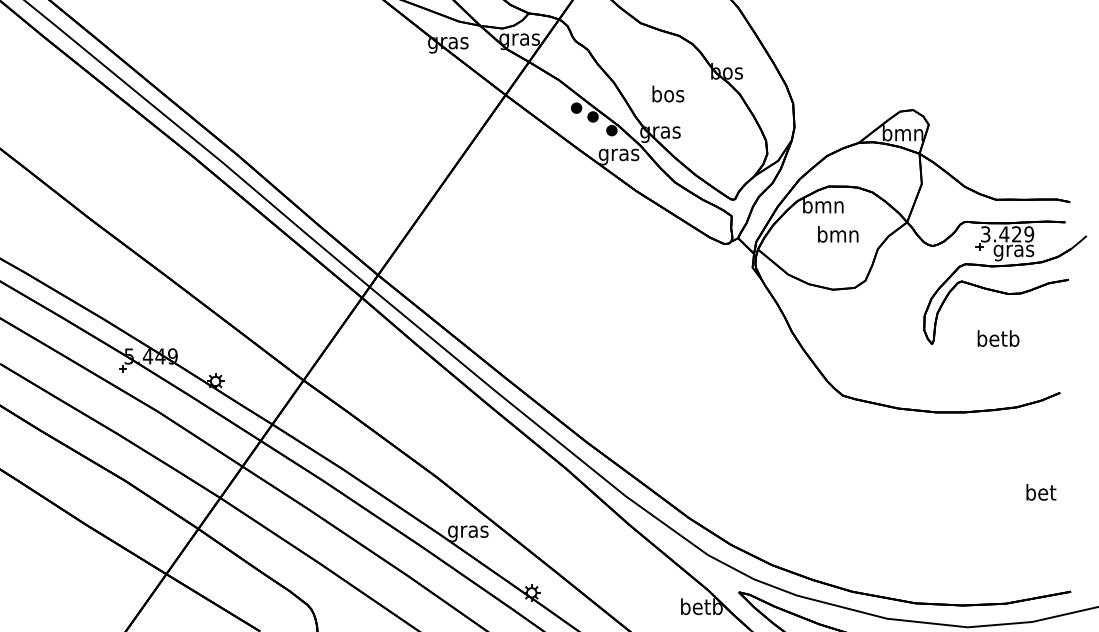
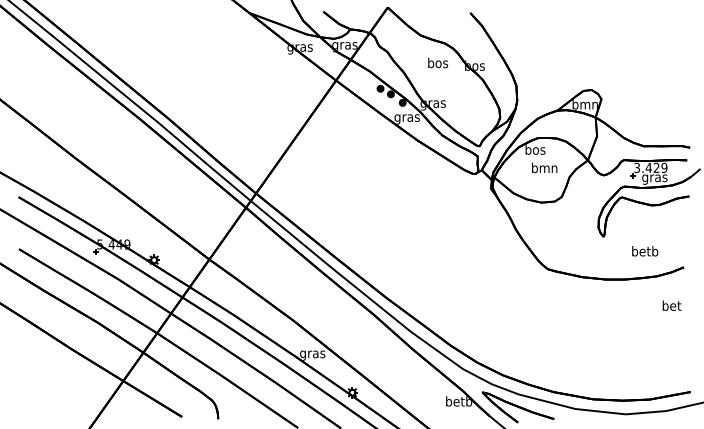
text: (667, 93) -> (437, 62), moved
text: (822, 204) -> (534, 149), bmn -> bos
text: (999, 338) -> (645, 251), moved
text: (1040, 491) -> (671, 305), moved

